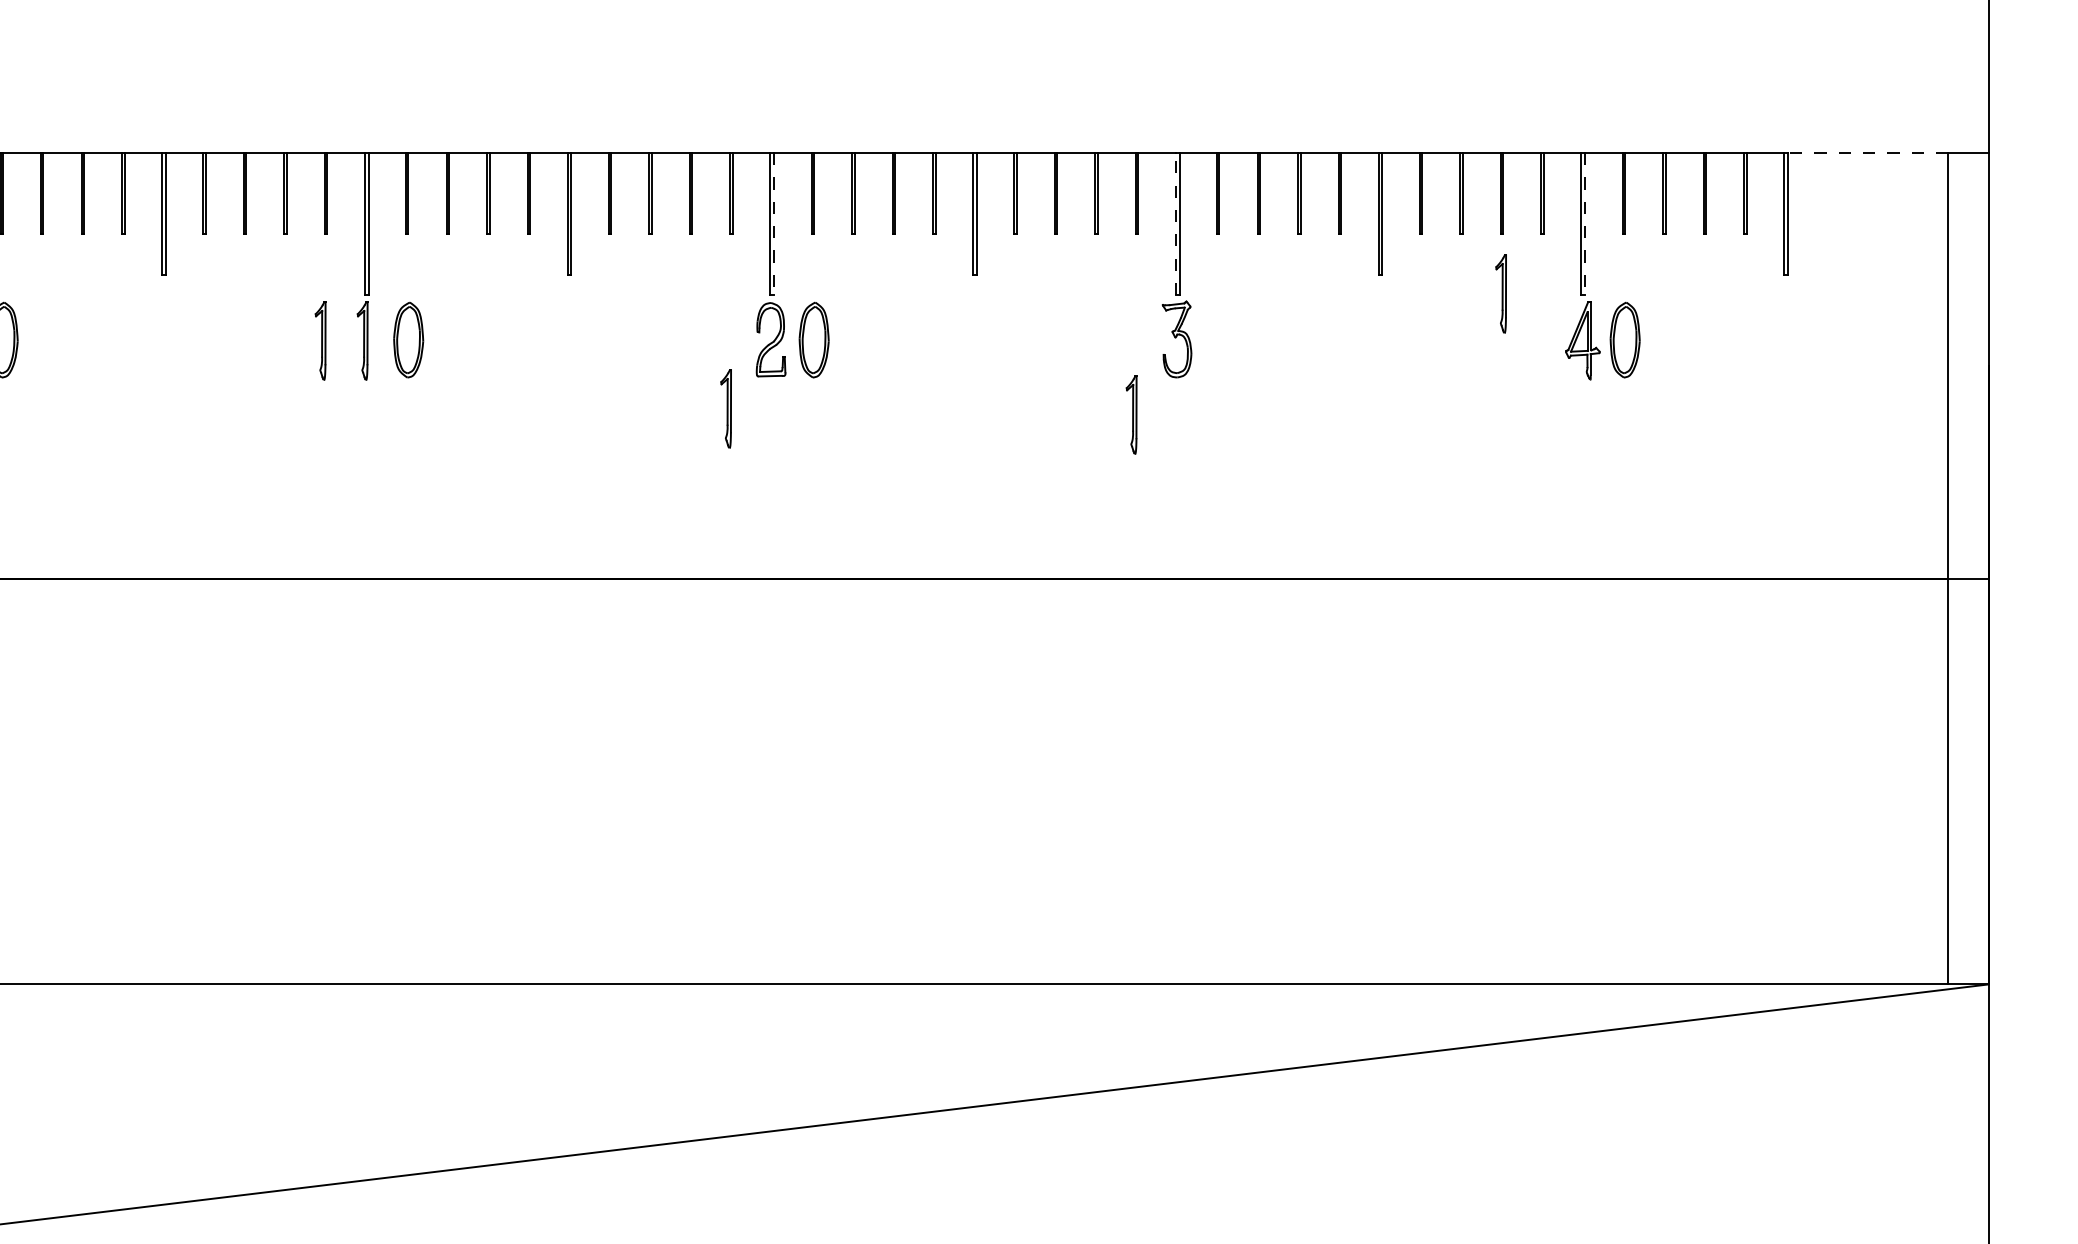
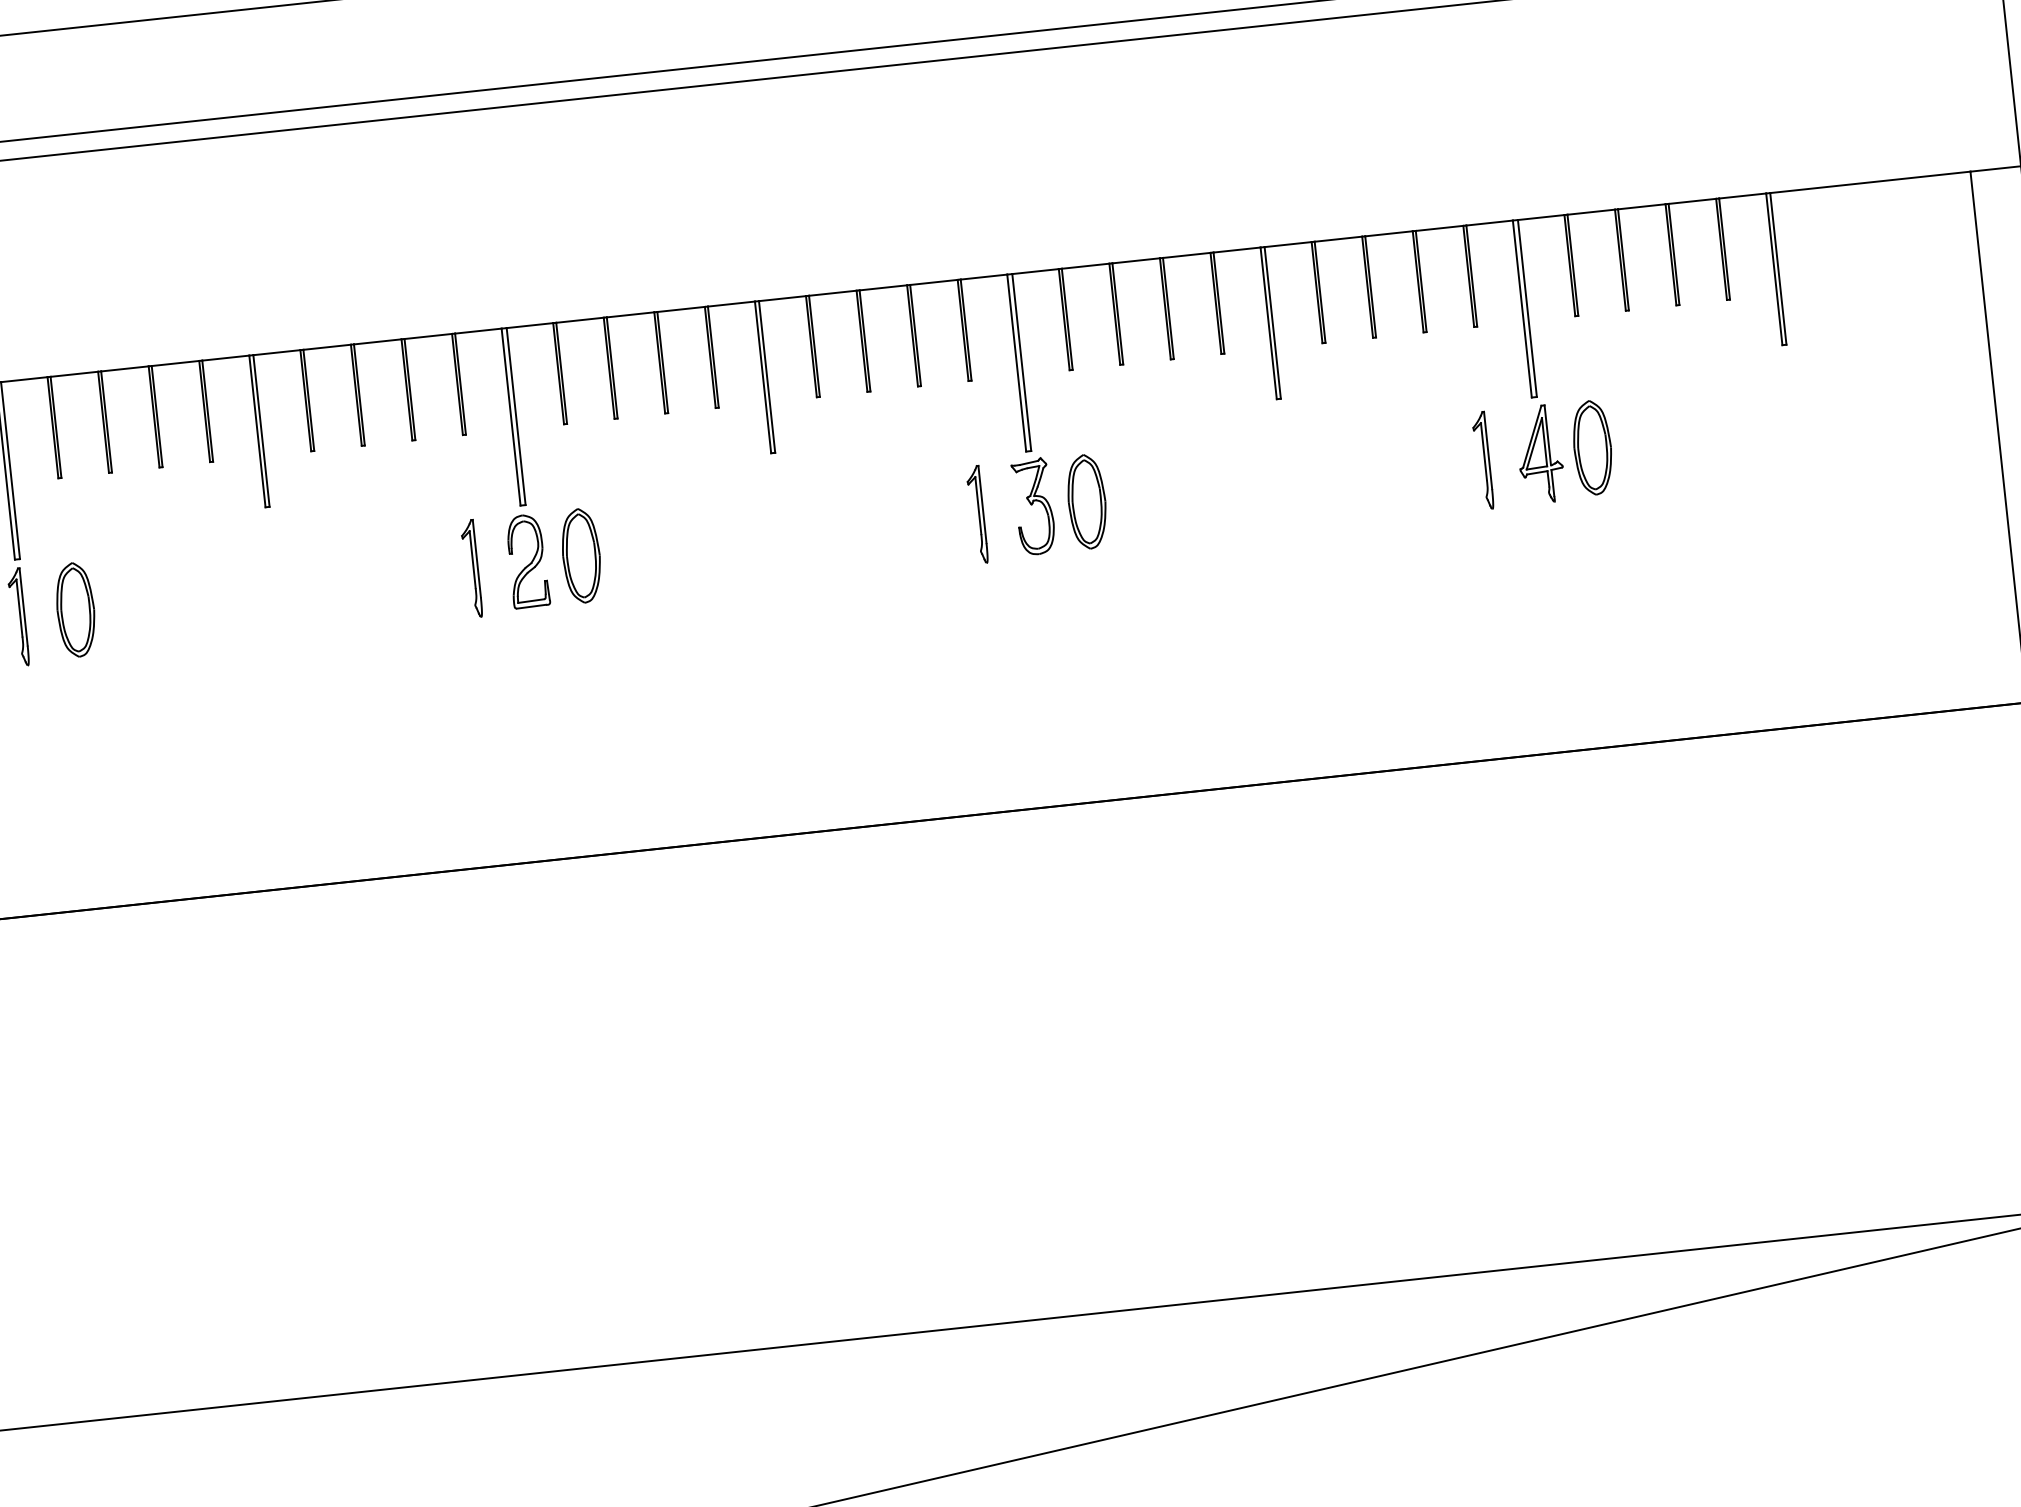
line: (1867, 153) -> (1869, 182), dashed -> solid
line: (774, 224) -> (516, 417), dashed -> solid
line: (1175, 224) -> (1016, 363), dashed -> solid
line: (1585, 224) -> (1527, 308), dashed -> solid
part: (1500, 293) -> (1482, 460), moved
part: (1219, 339) -> (1086, 501), added
part: (725, 408) -> (470, 568), moved
part: (1131, 414) -> (977, 514), moved

